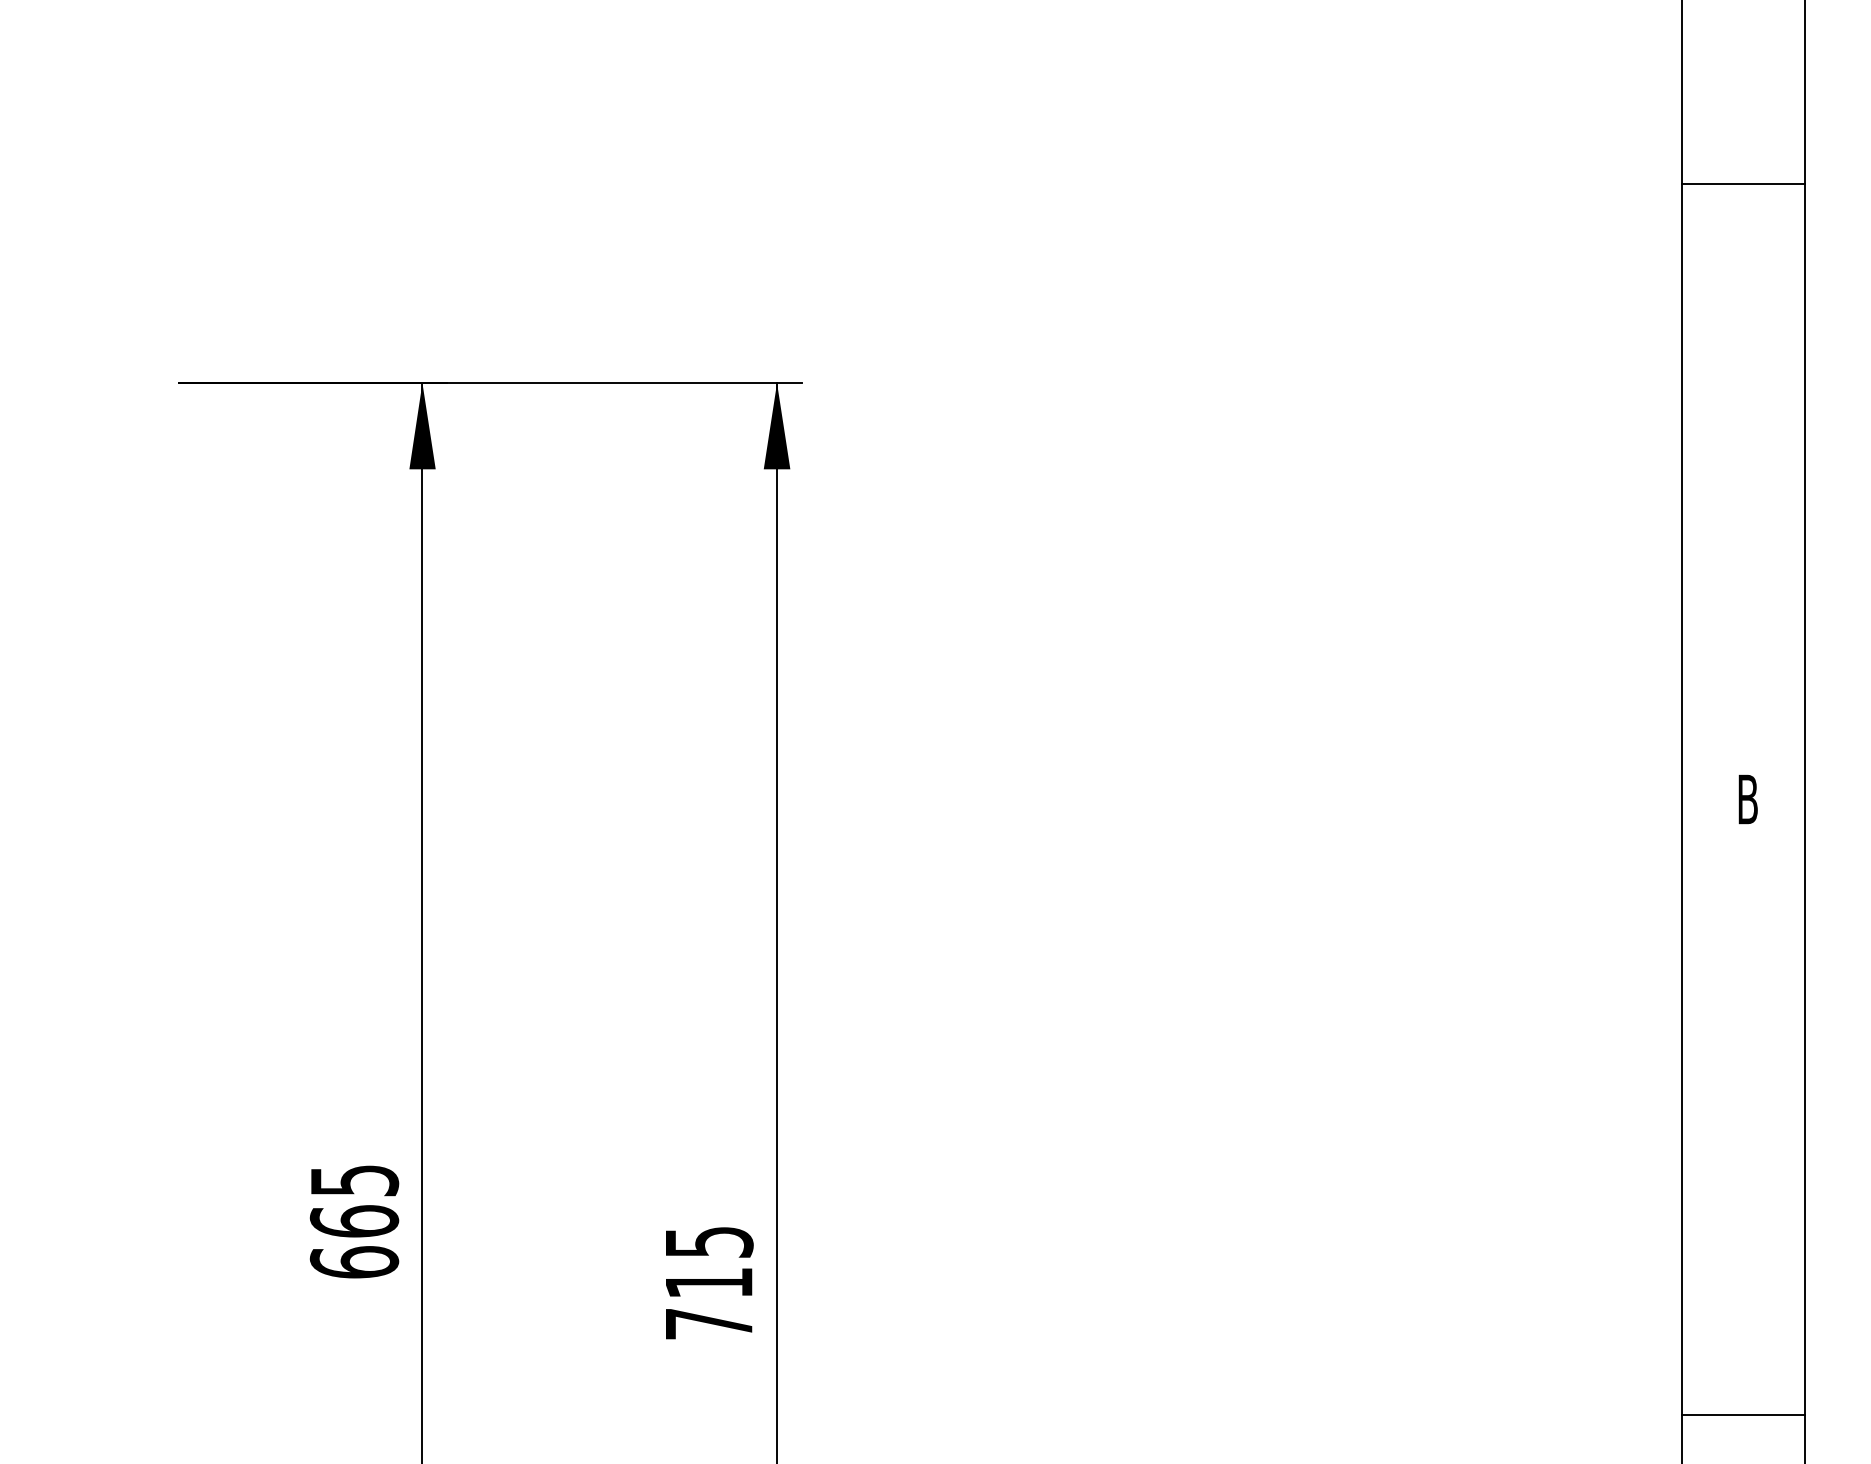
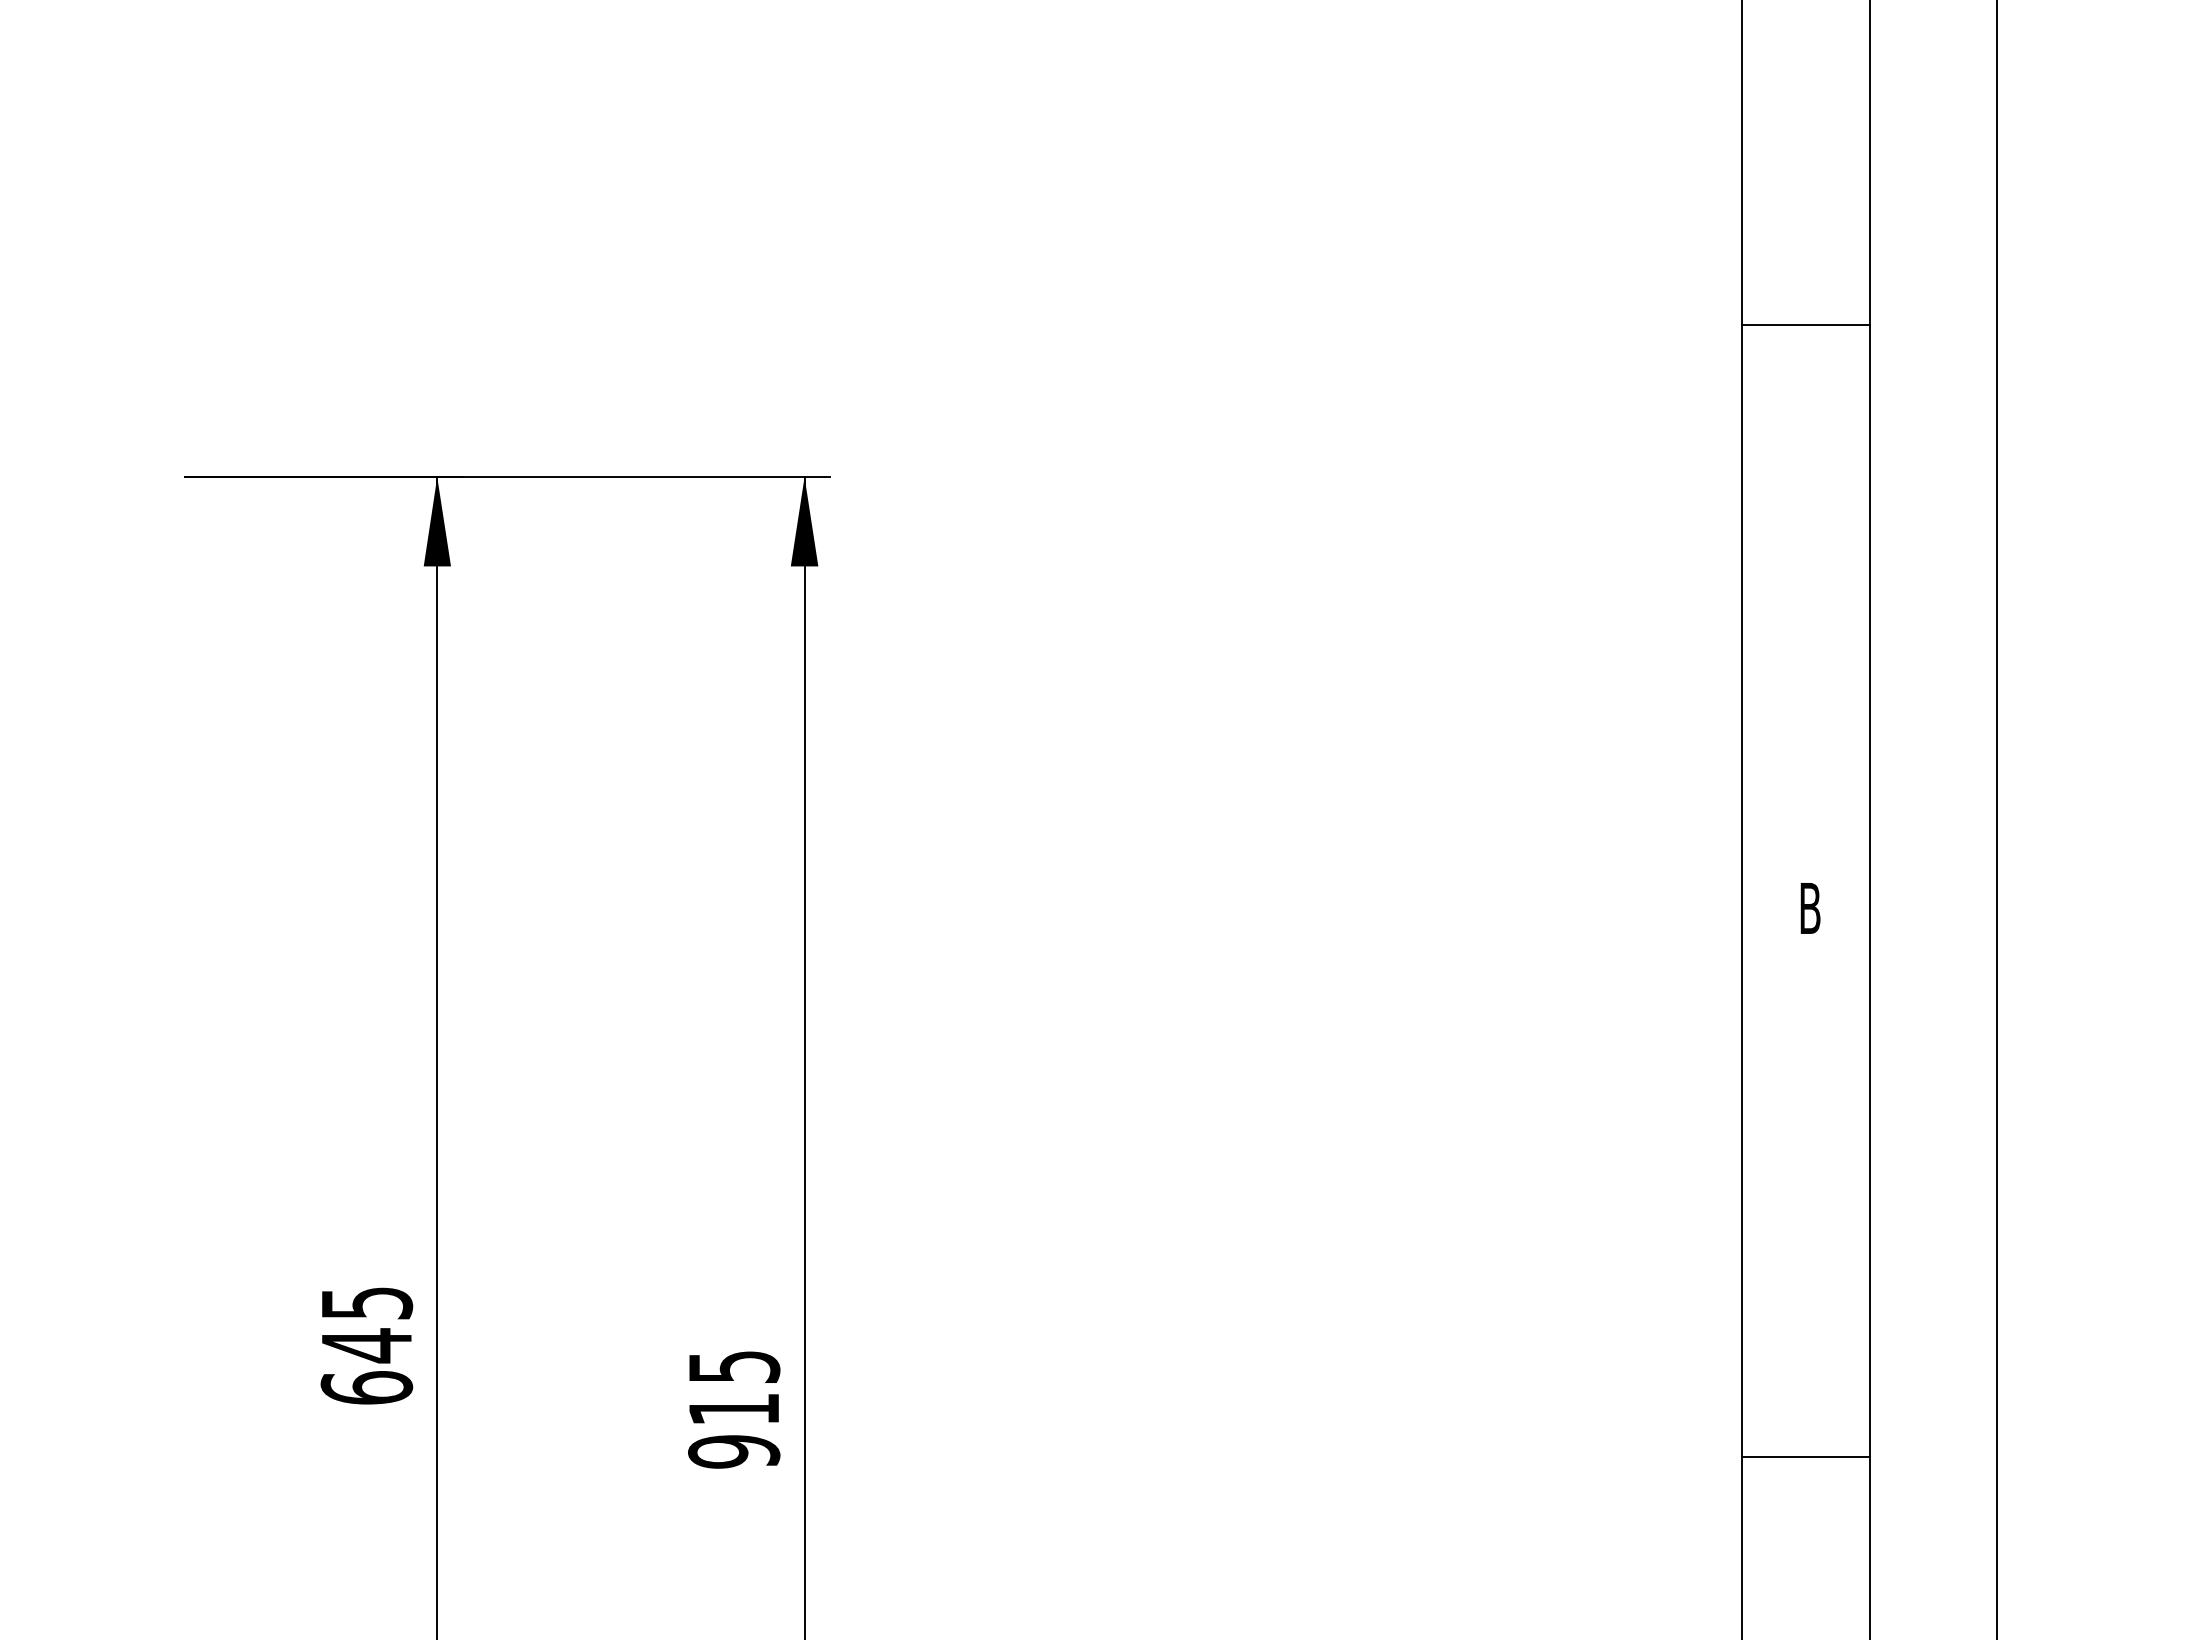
line: (1743, 184) -> (1805, 325), moved
text: (354, 1221) -> (366, 1345), 665 -> 645
text: (709, 1323) -> (734, 1451), 715 -> 915
line: (1743, 1415) -> (1805, 1457), moved

